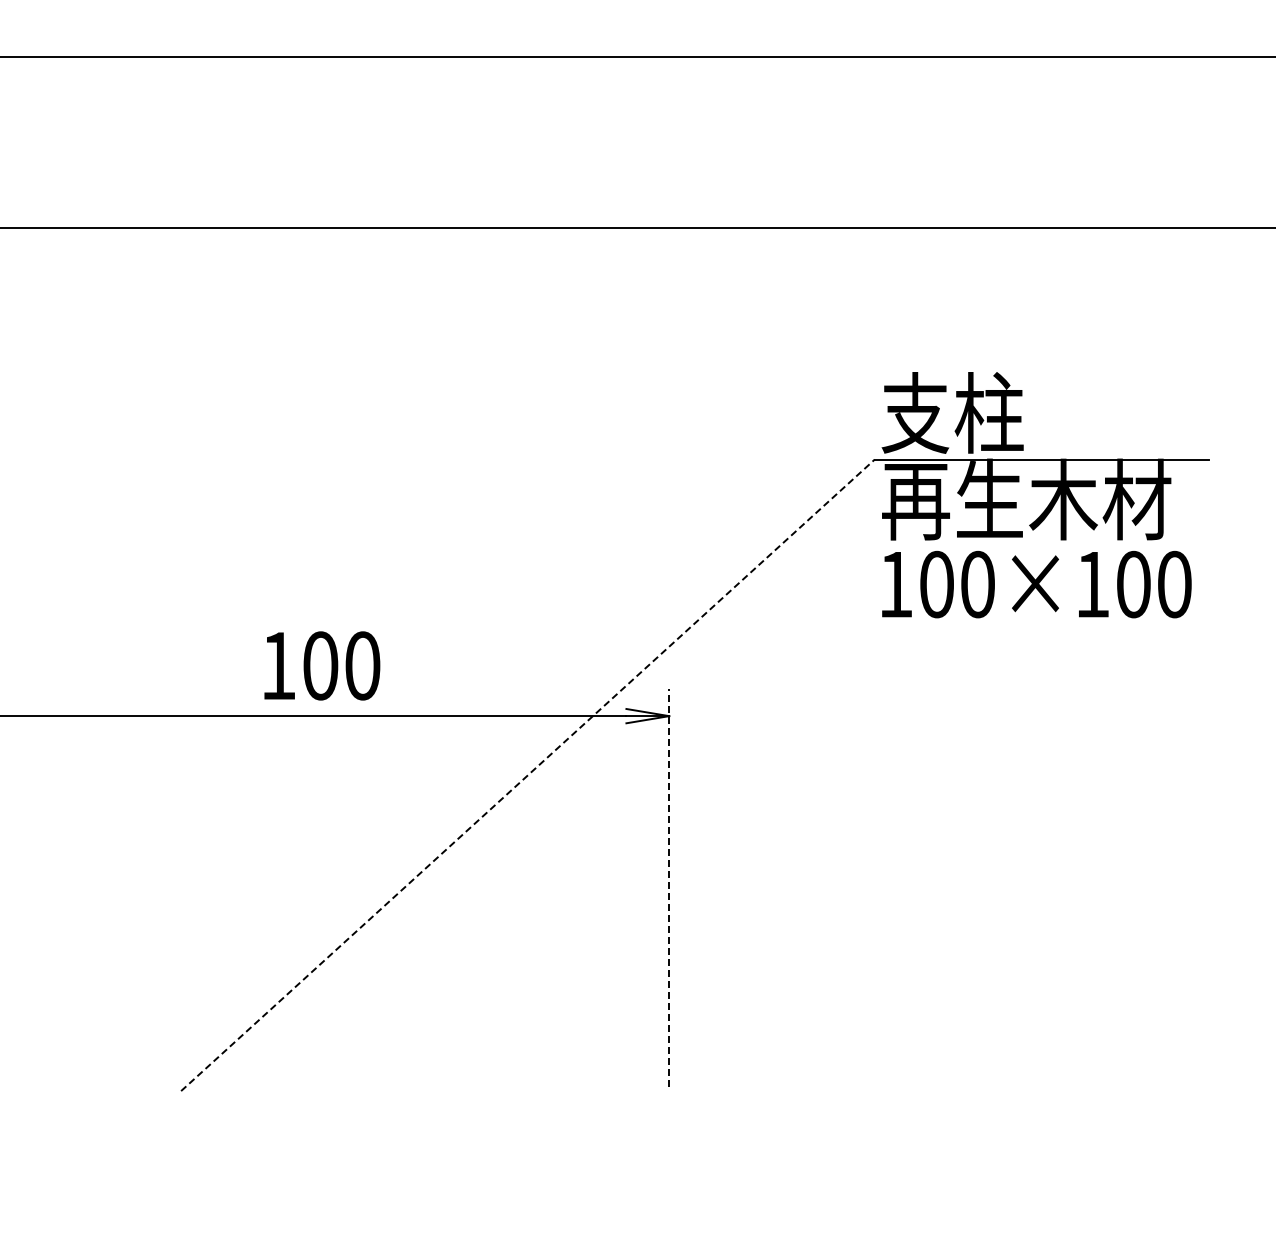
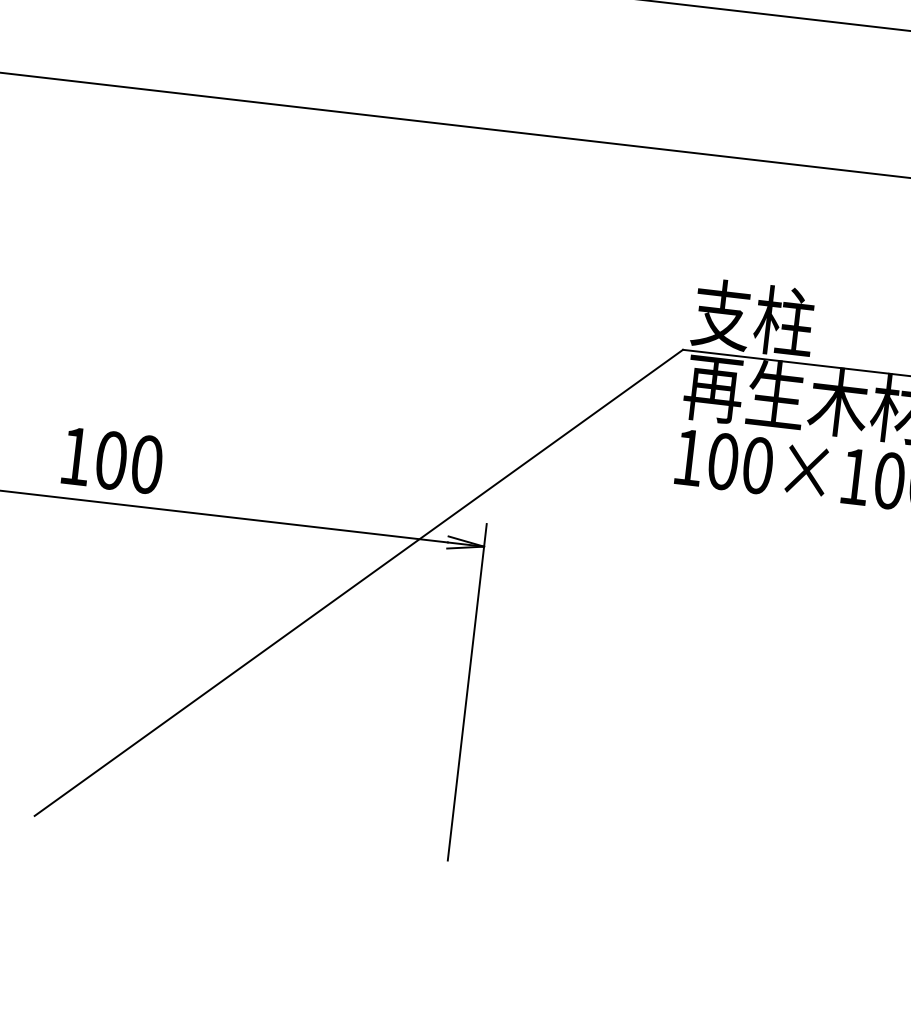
text: (322, 665) -> (112, 460), moved
line: (528, 774) -> (359, 582), dashed -> solid
line: (669, 888) -> (467, 692), dashed -> solid

